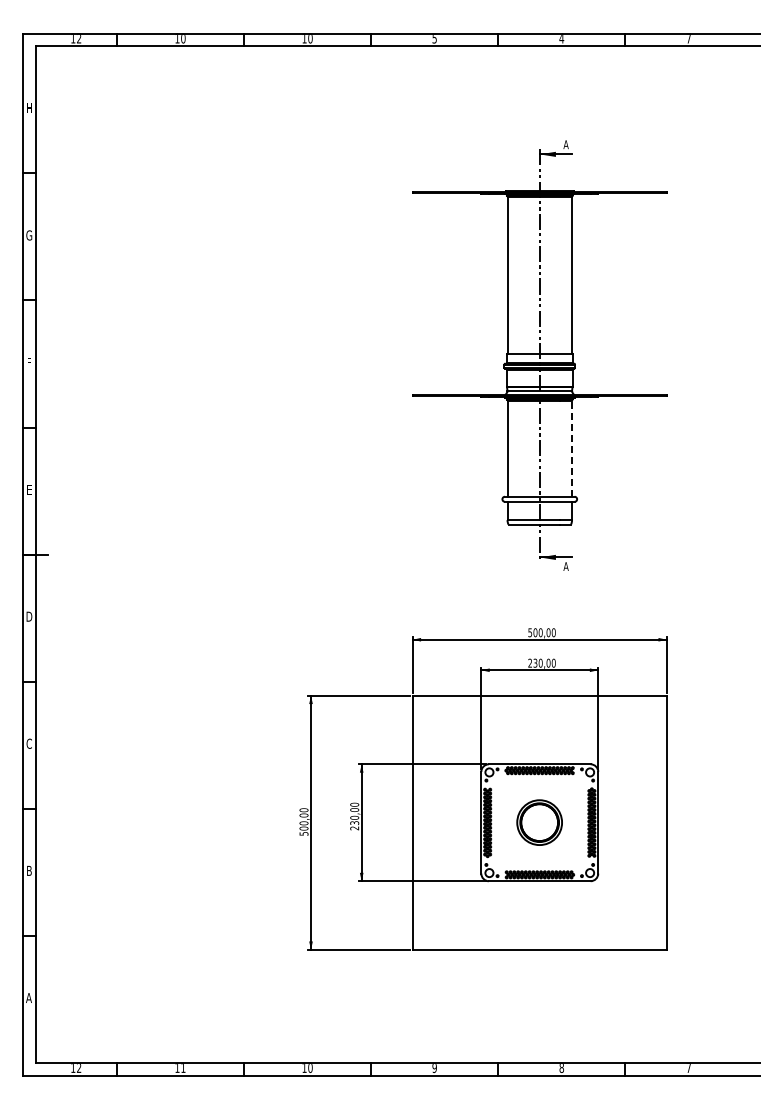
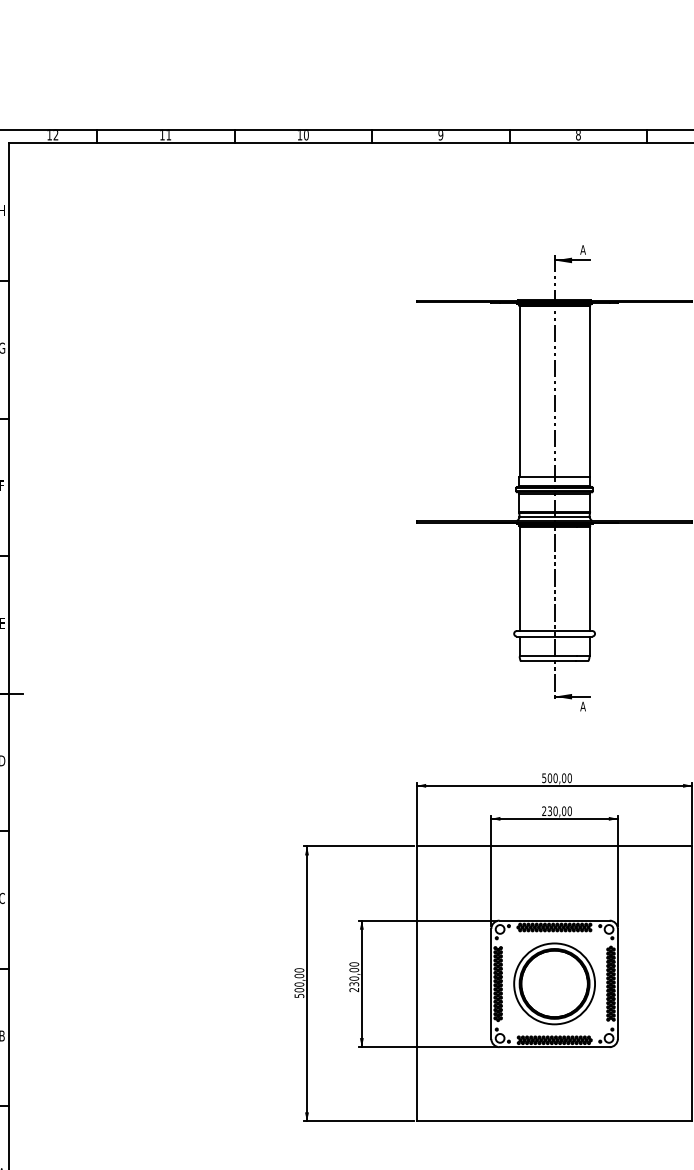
text: (183, 39) -> (168, 136), 10 -> 11
text: (434, 39) -> (440, 136), 5 -> 9
text: (561, 39) -> (578, 136), 4 -> 8
line: (572, 448) -> (590, 578), dashed -> solid
part: (539, 822) -> (554, 983), size x1.67

